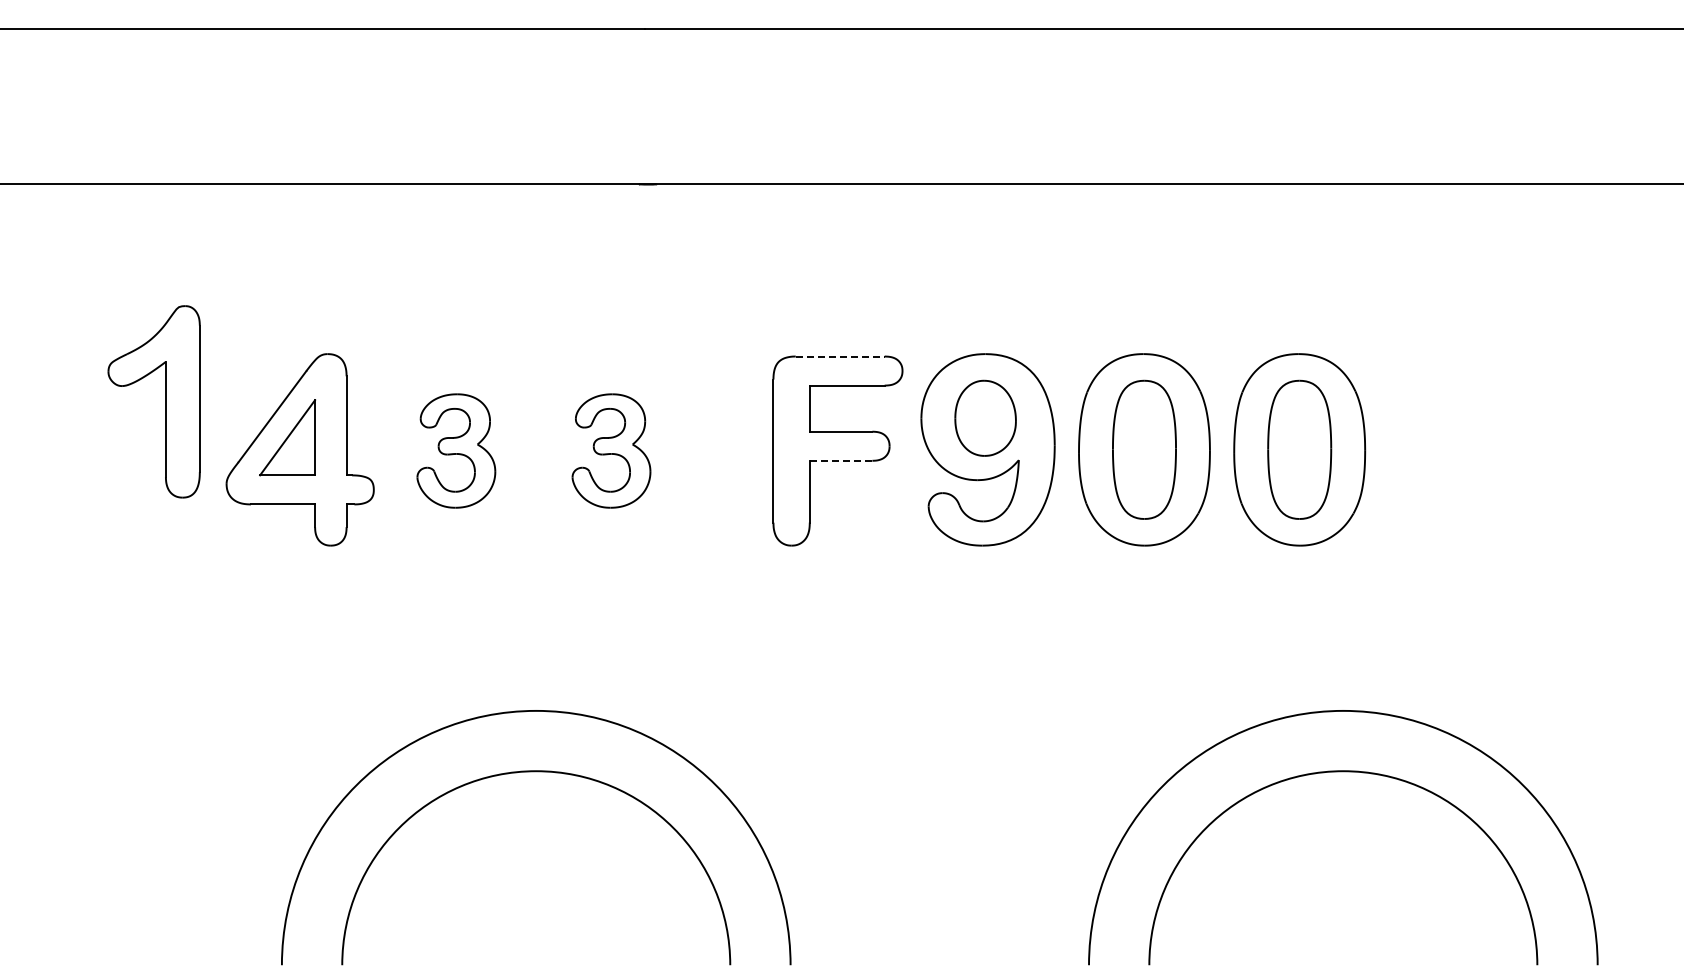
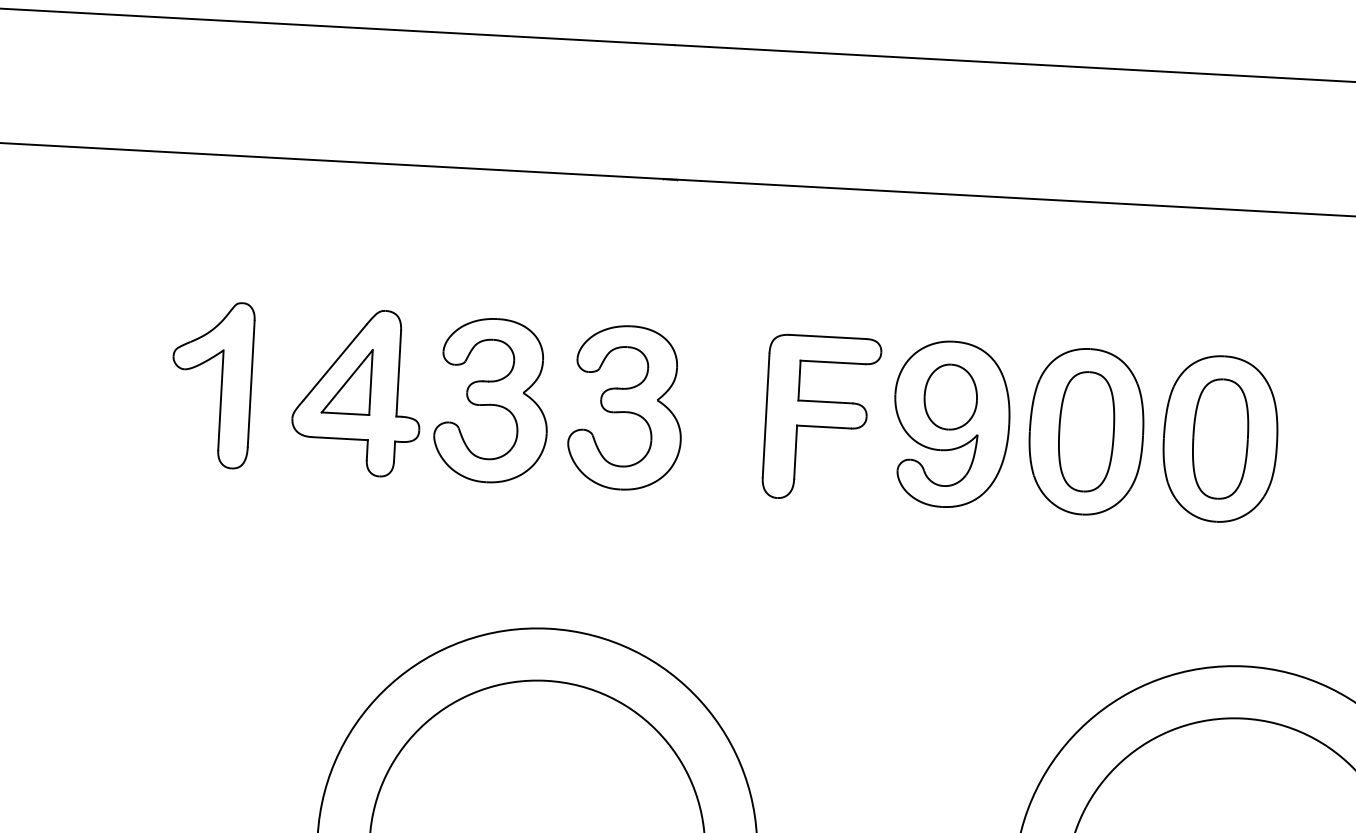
line: (840, 356) -> (828, 336), dashed -> solid
part: (165, 401) -> (221, 384), moved
part: (456, 450) -> (492, 400), size x1.67
part: (611, 450) -> (626, 407), size x1.67
line: (840, 460) -> (823, 426), dashed -> solid

